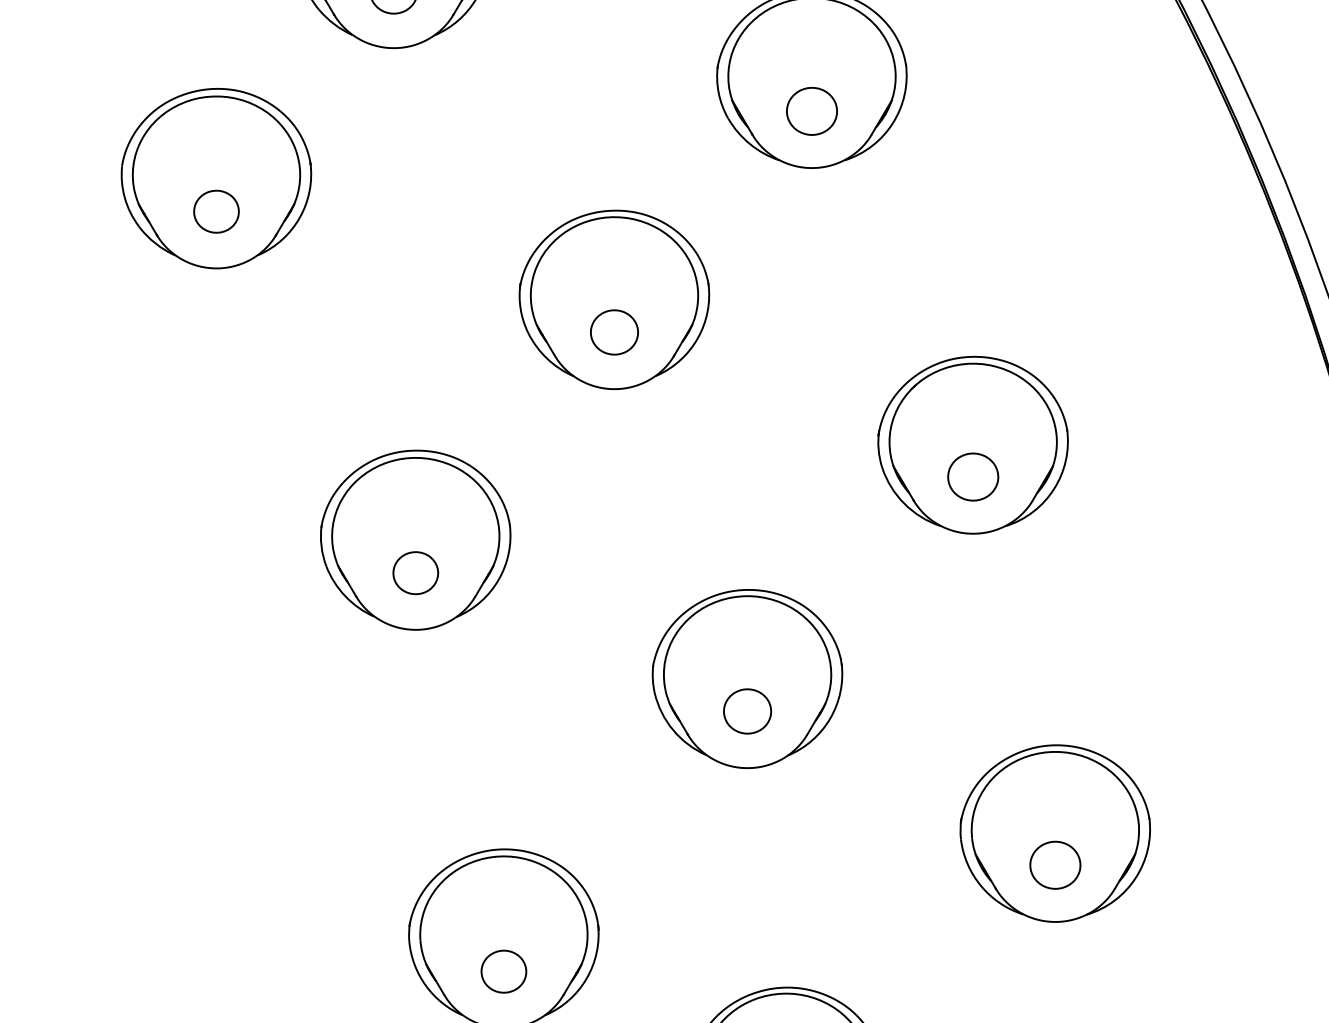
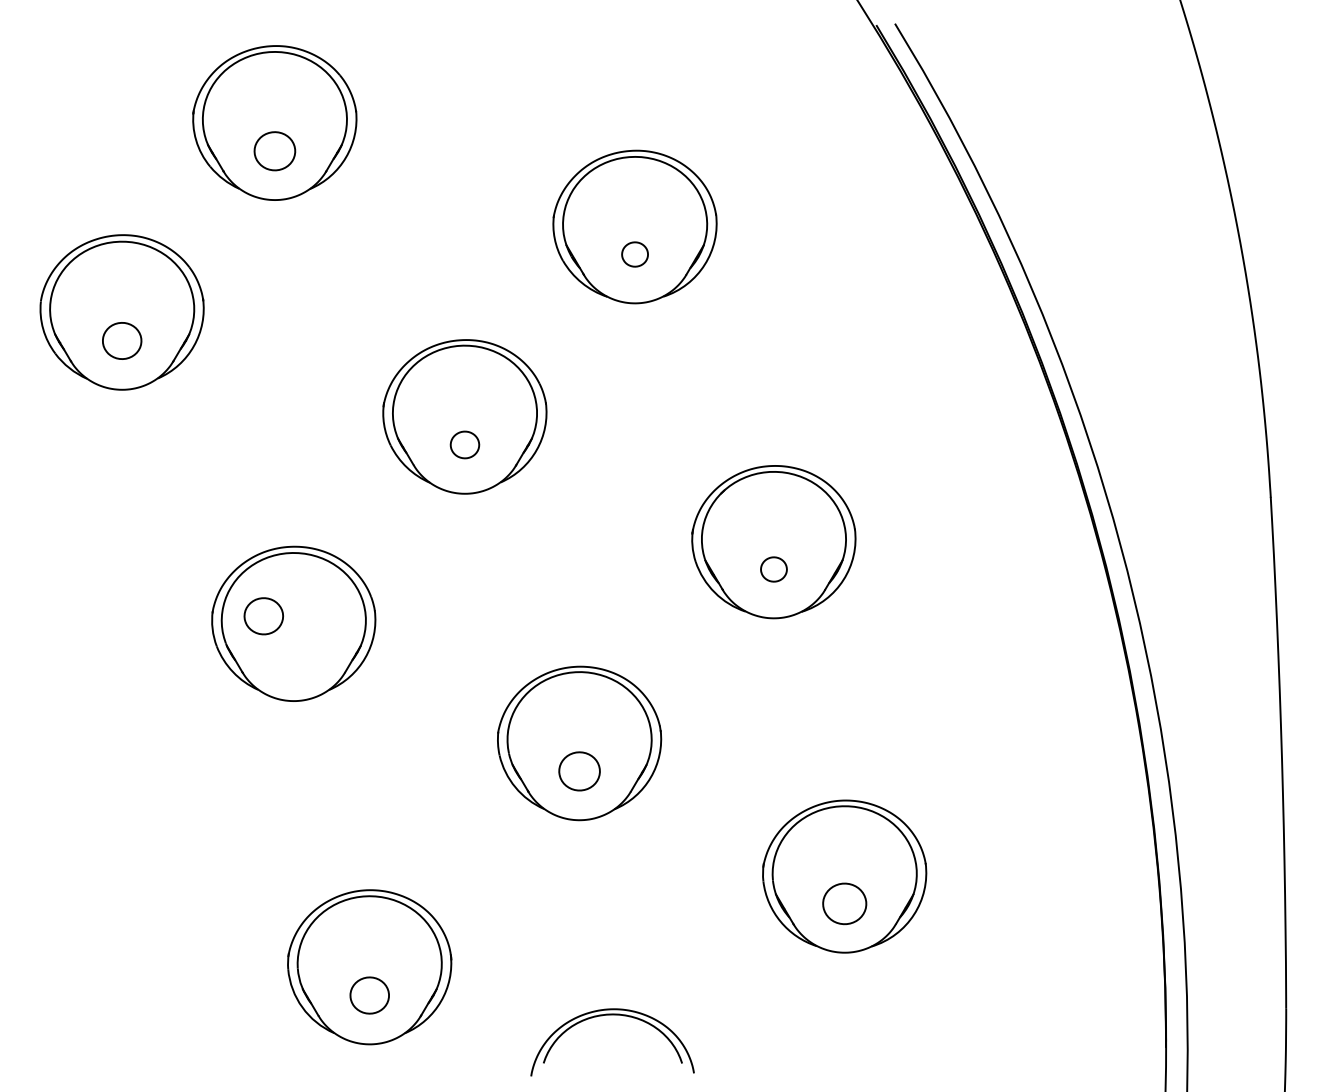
part: (811, 111) -> (634, 254), size x0.6
part: (613, 331) -> (464, 444), size x0.7
part: (972, 477) -> (773, 569), size x0.6
part: (415, 573) -> (263, 616), moved

